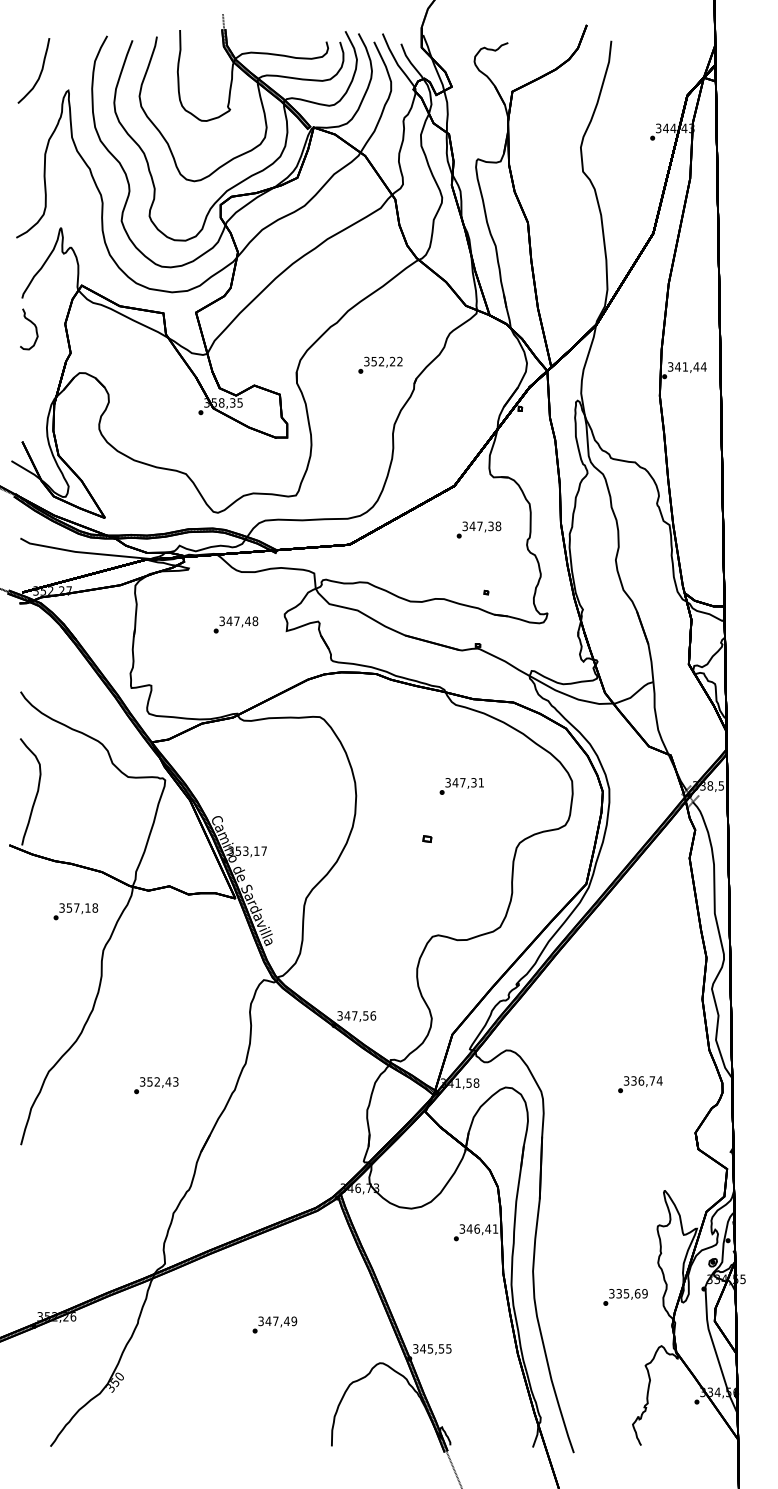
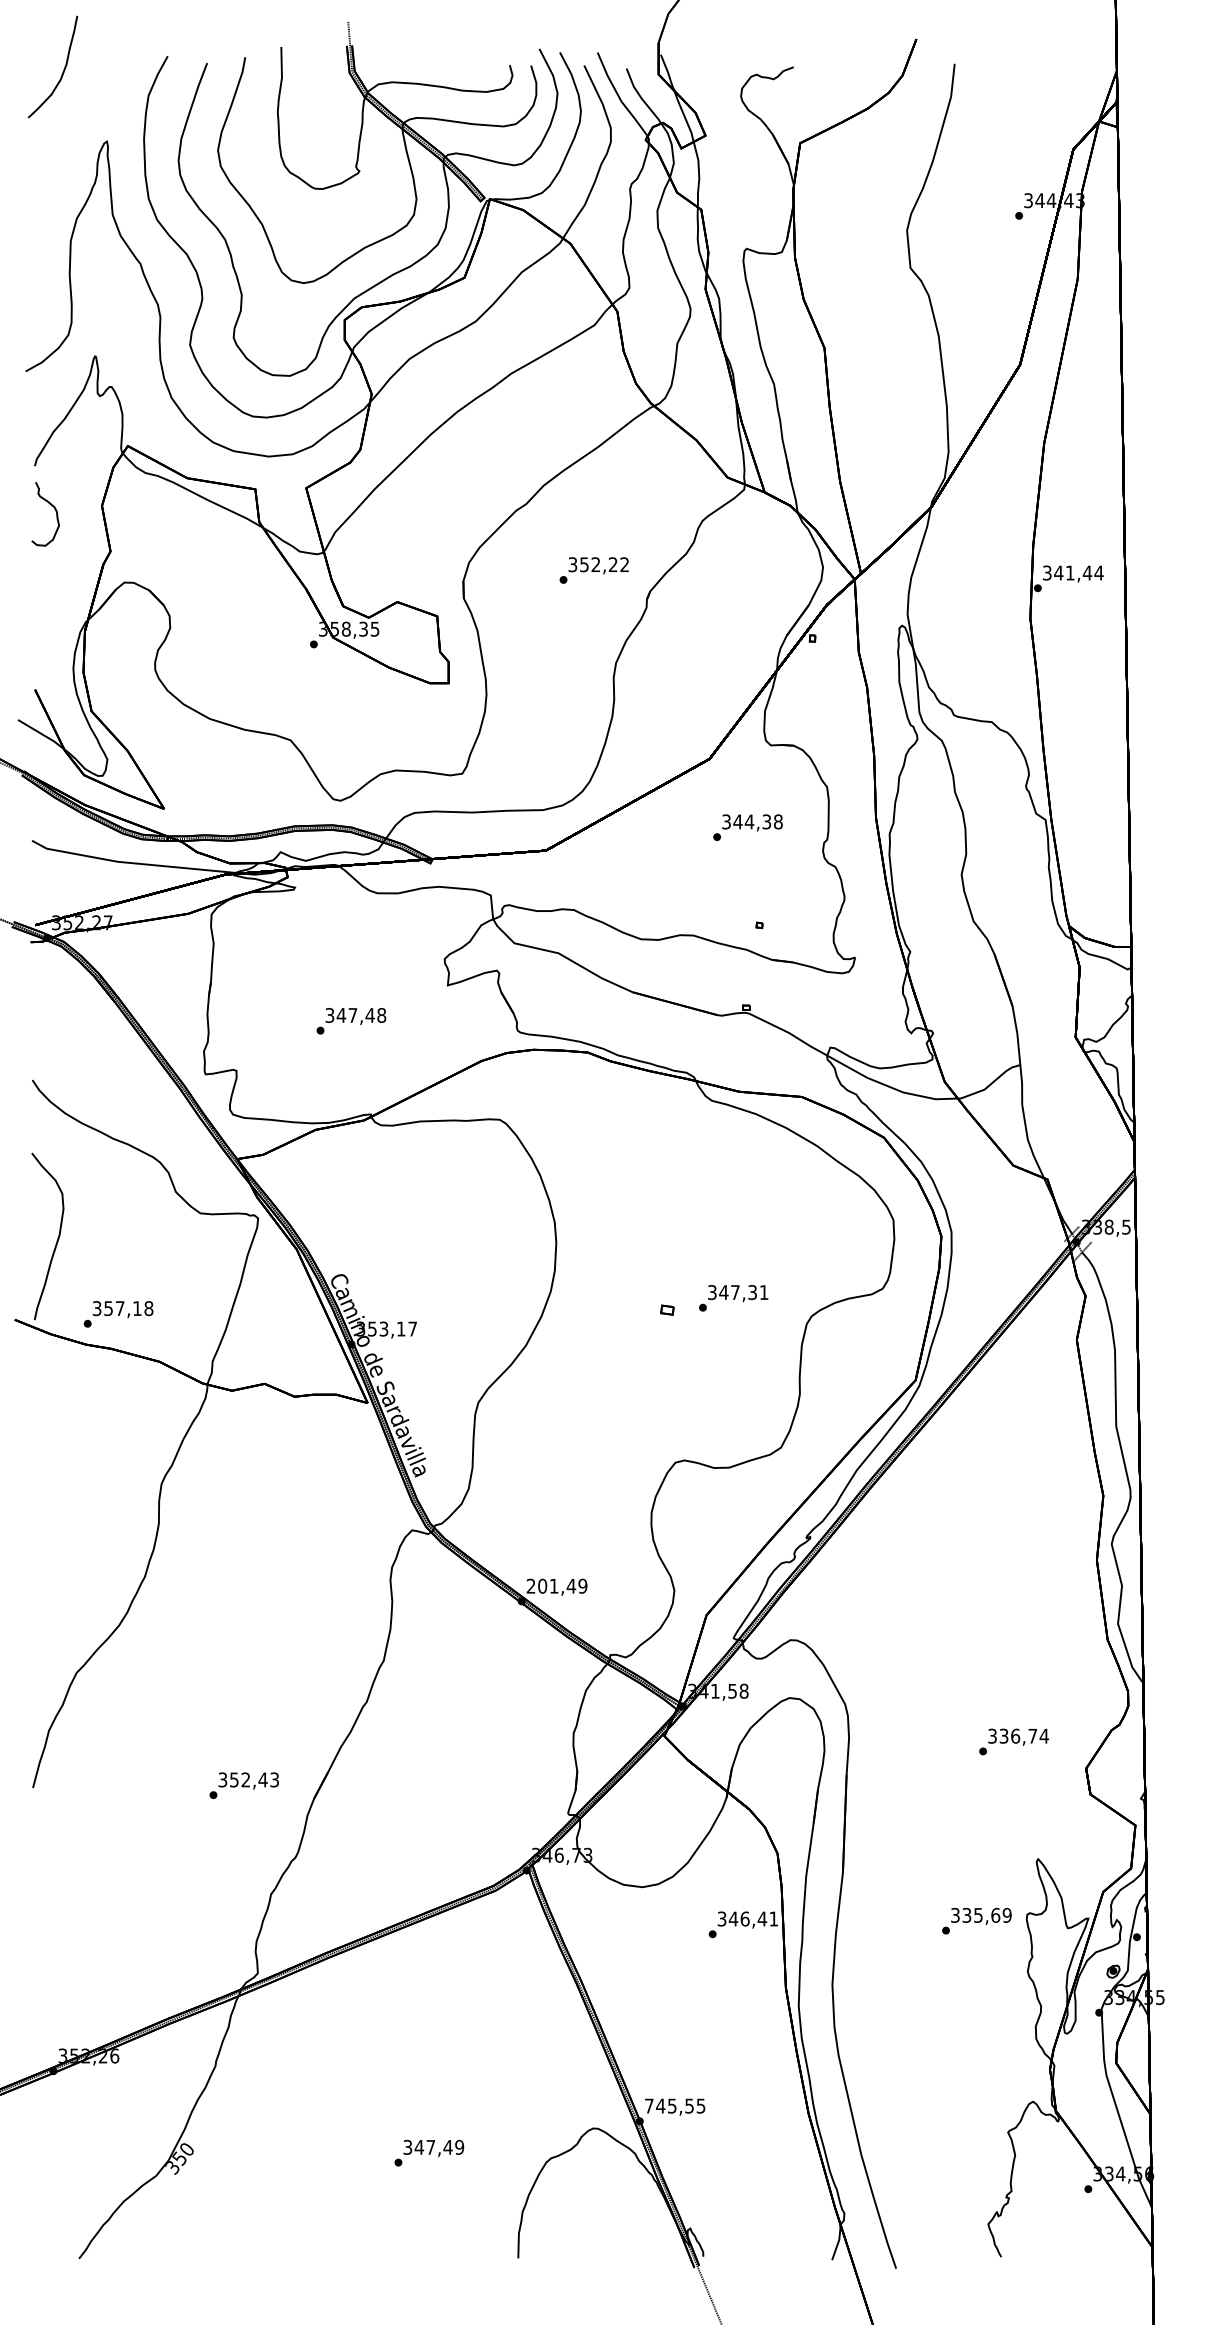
curve: (39, 73) -> (61, 71), moved
text: (479, 525) -> (748, 820), 347,38 -> 344,38
text: (235, 624) -> (350, 1020), moved
text: (461, 786) -> (733, 1298), moved
text: (75, 911) -> (118, 1313), moved
text: (356, 1015) -> (556, 1585), 347,56 -> 201,49
text: (640, 1084) -> (1014, 1741), moved
text: (156, 1085) -> (244, 1785), moved
text: (625, 1297) -> (976, 1921), moved
text: (274, 1324) -> (428, 2152), moved
text: (415, 1348) -> (648, 2105), 345,55 -> 745,55

